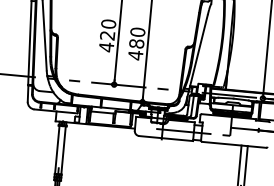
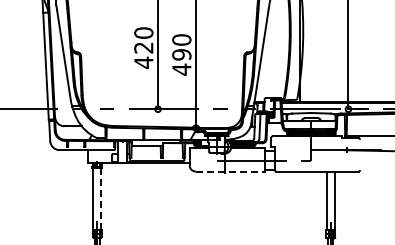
text: (136, 43) -> (181, 54), 480 -> 490
line: (166, 138) -> (230, 171), solid -> dashed
line: (63, 150) -> (101, 198), solid -> dashed

